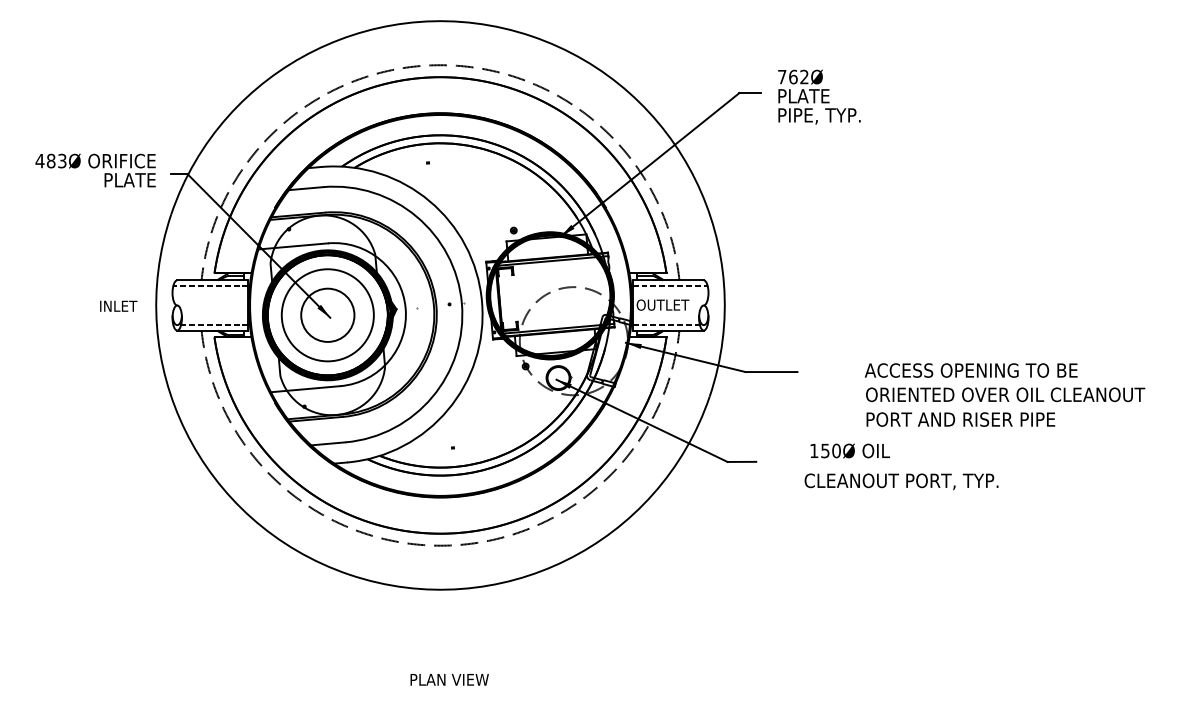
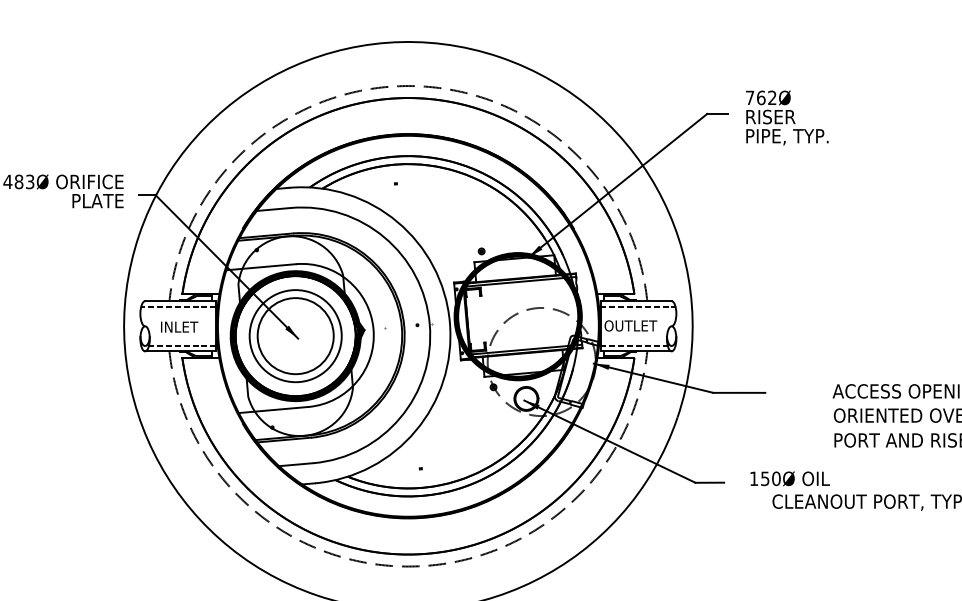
text: (804, 96) -> (772, 117), PLATE -> RISER
text: (118, 305) -> (179, 326), moved
circle: (327, 315) -> (295, 336), size x1.43
text: (849, 450) -> (789, 478), moved

